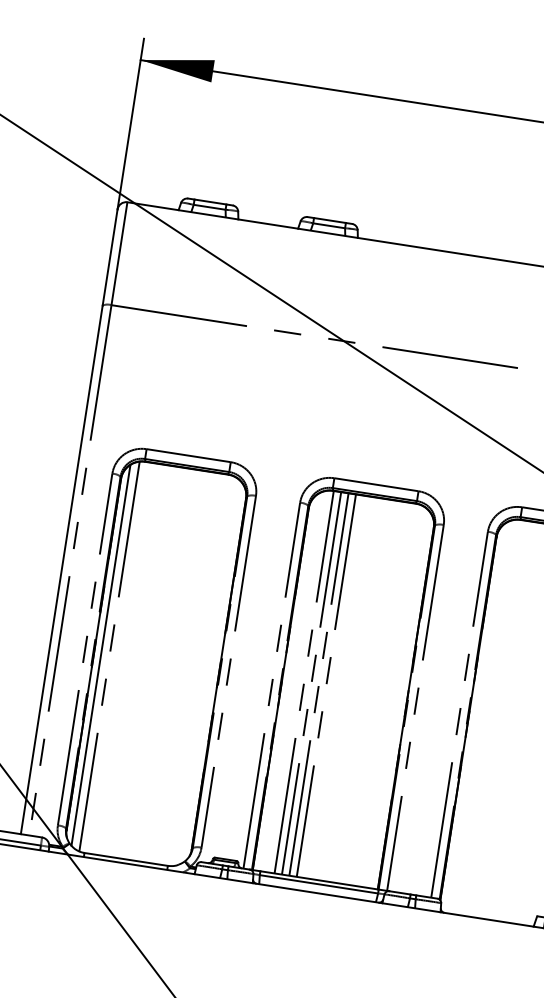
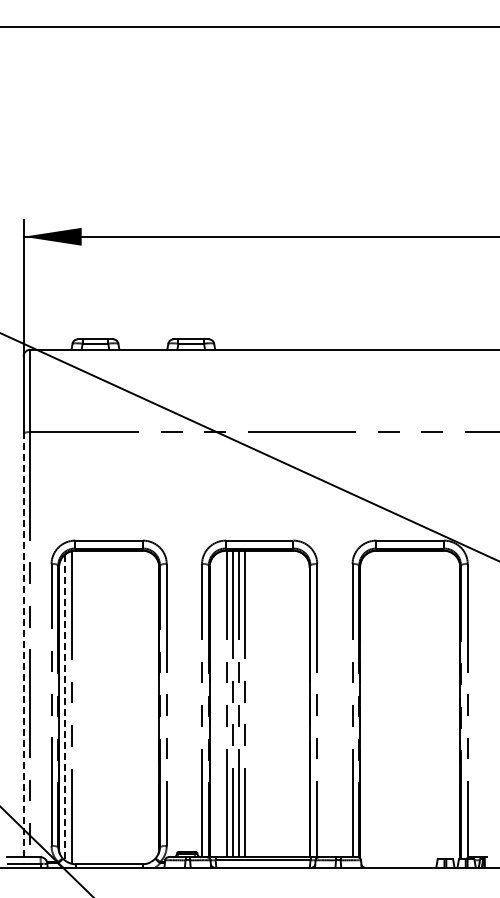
line: (61, 569) -> (23, 645), solid -> dashed
line: (100, 655) -> (64, 707), solid -> dashed

